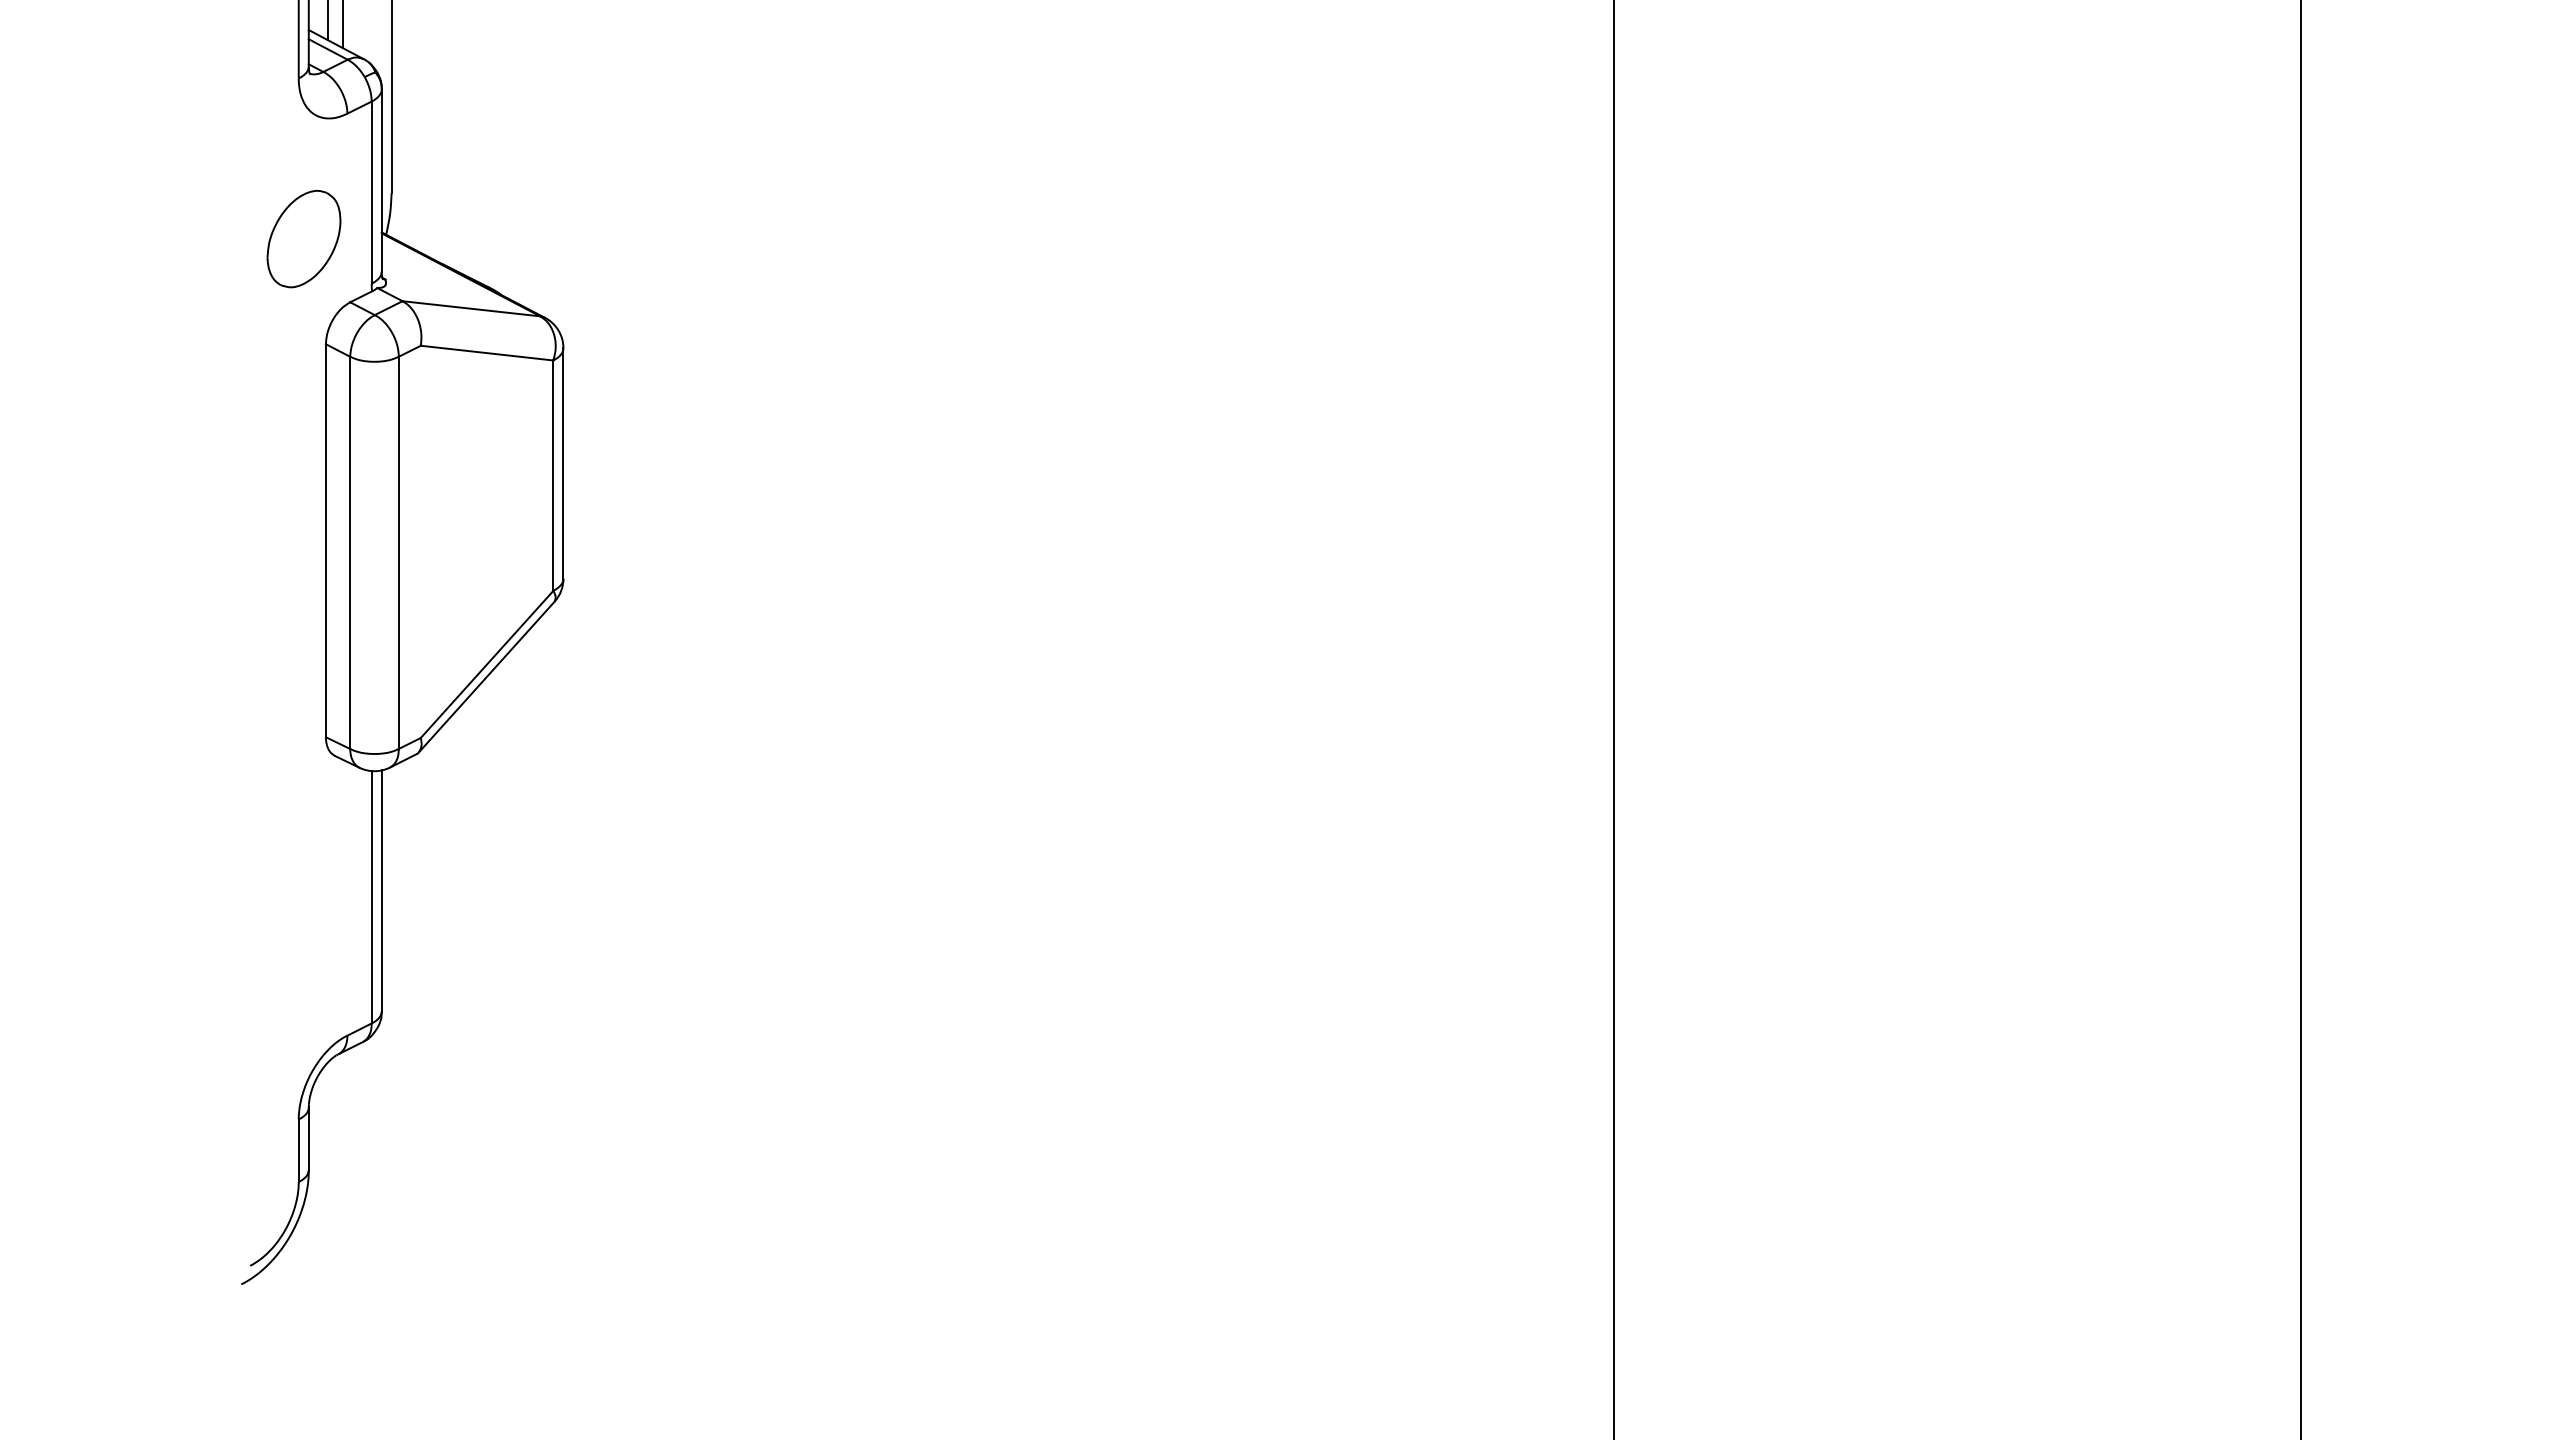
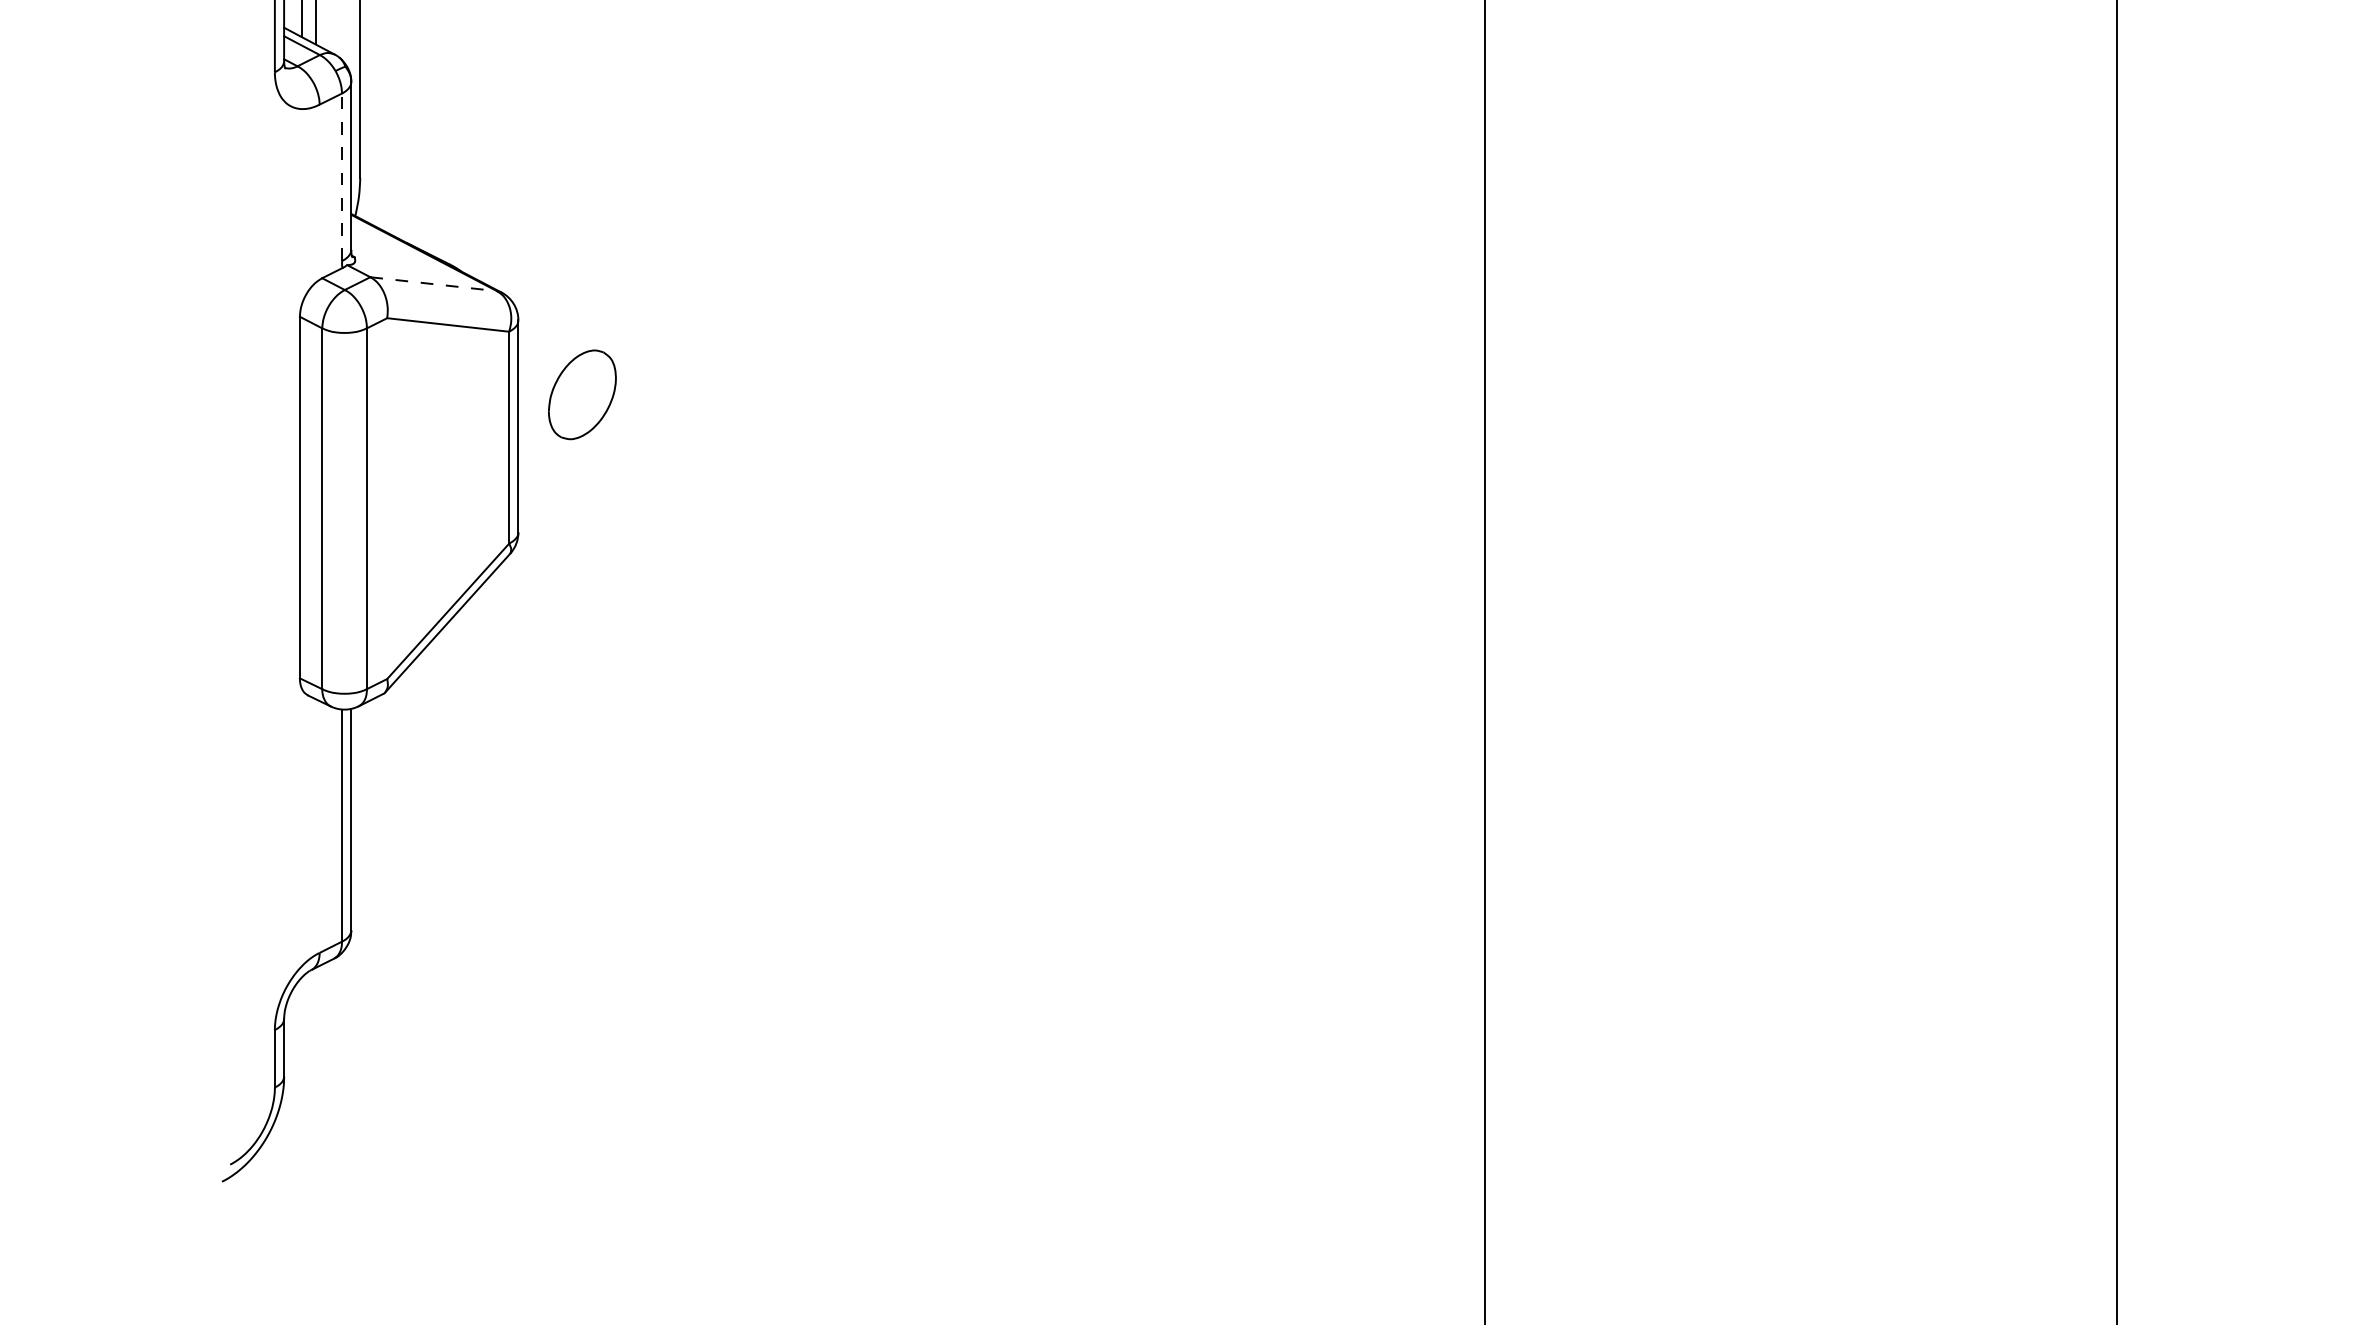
line: (371, 192) -> (341, 177), solid -> dashed
part: (303, 238) -> (581, 394), moved
line: (471, 308) -> (433, 283), solid -> dashed

